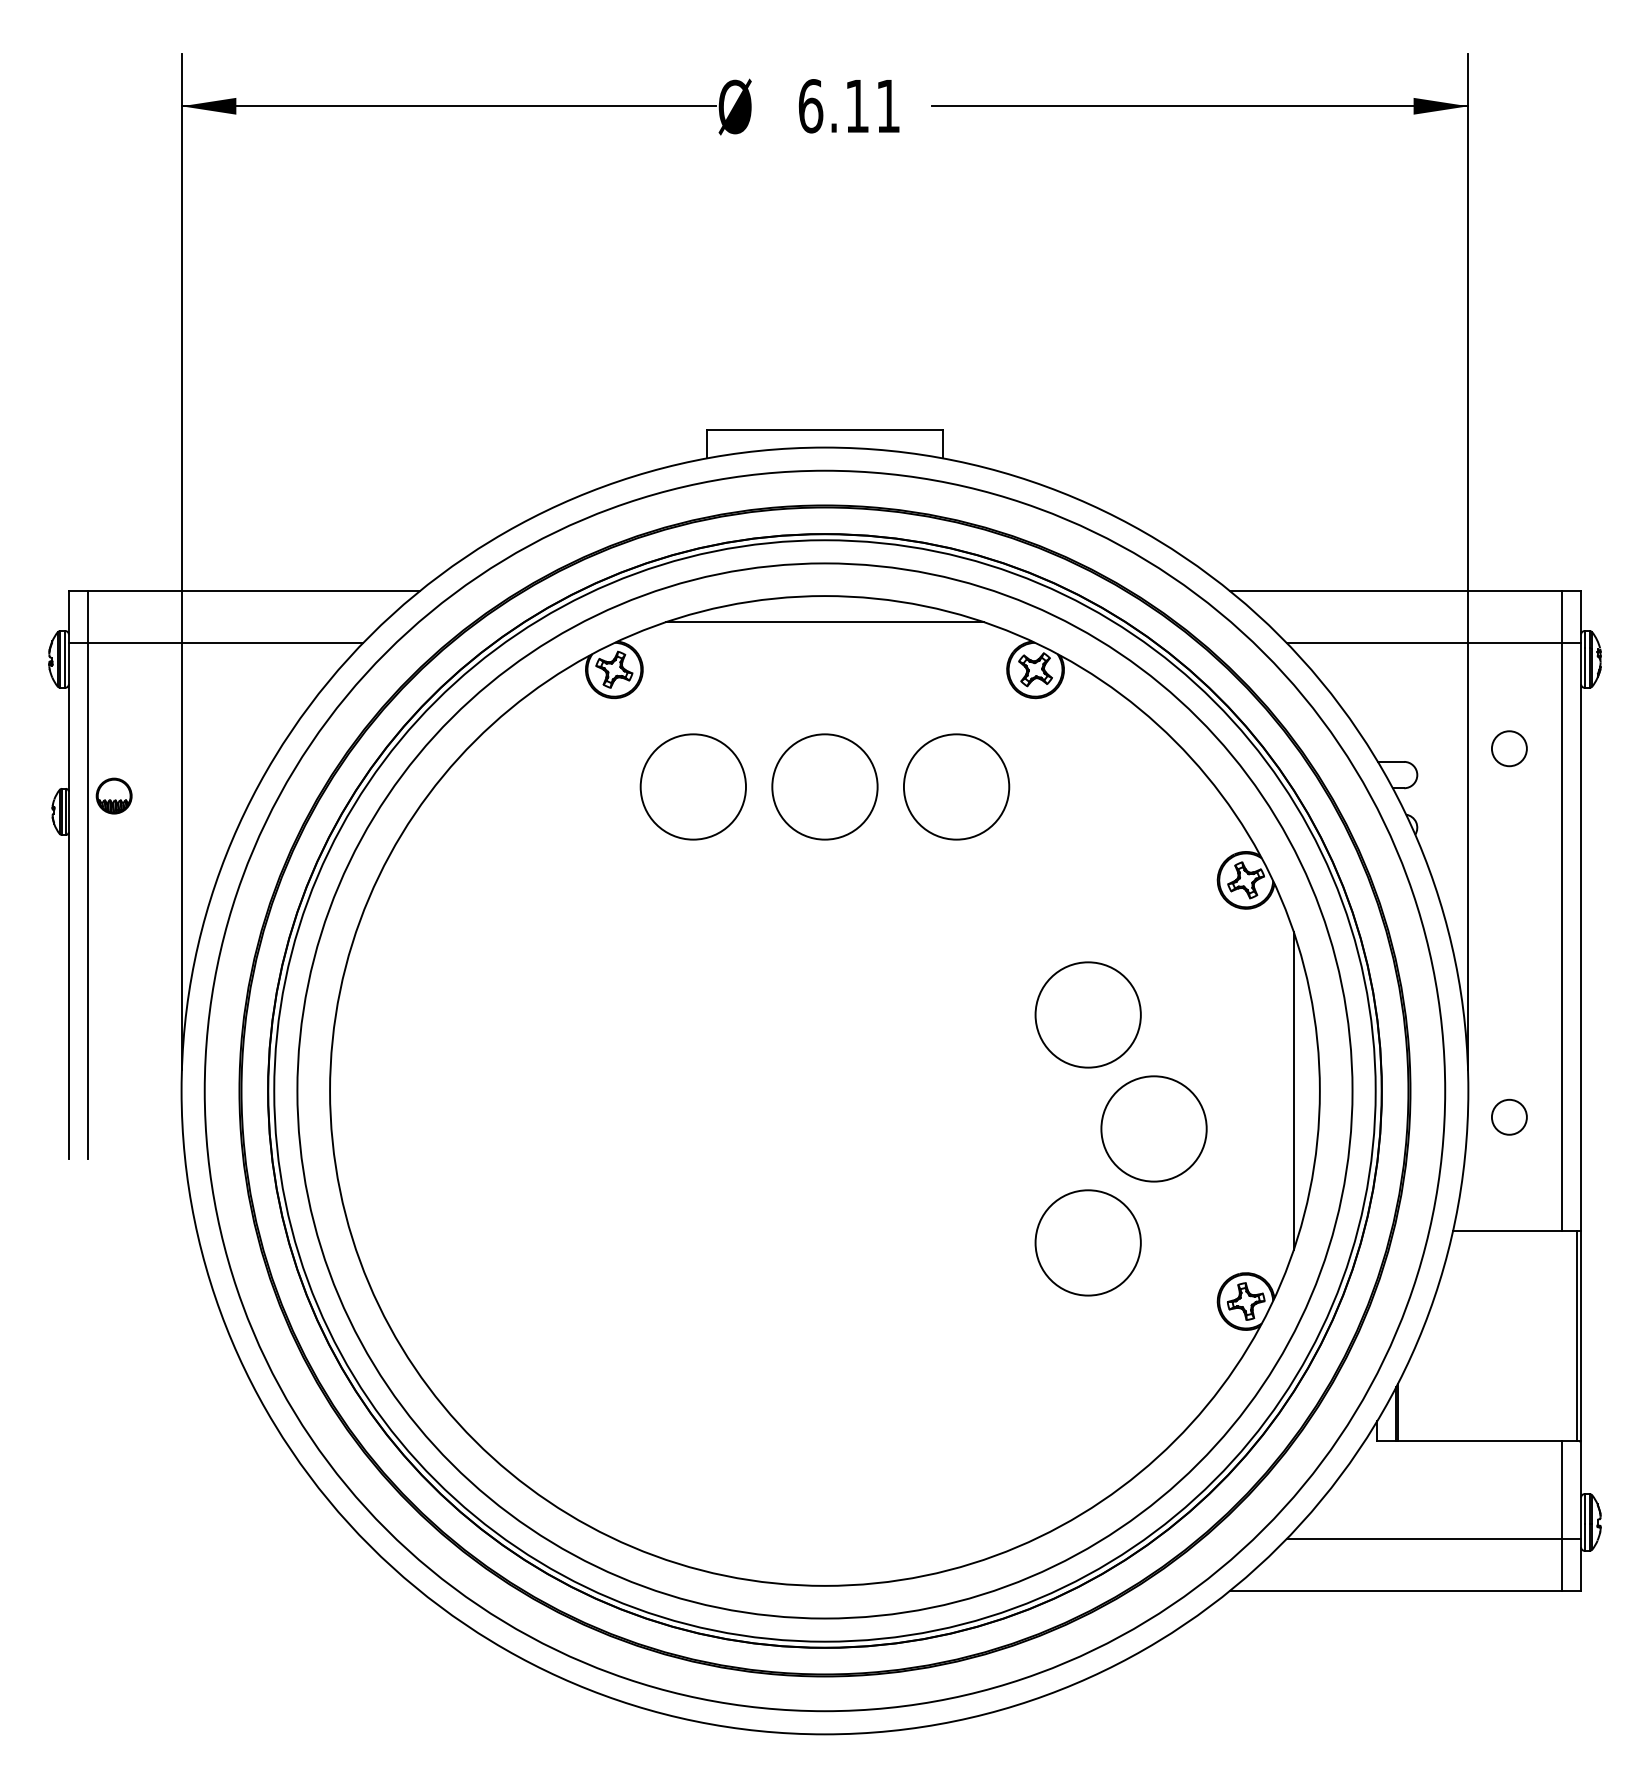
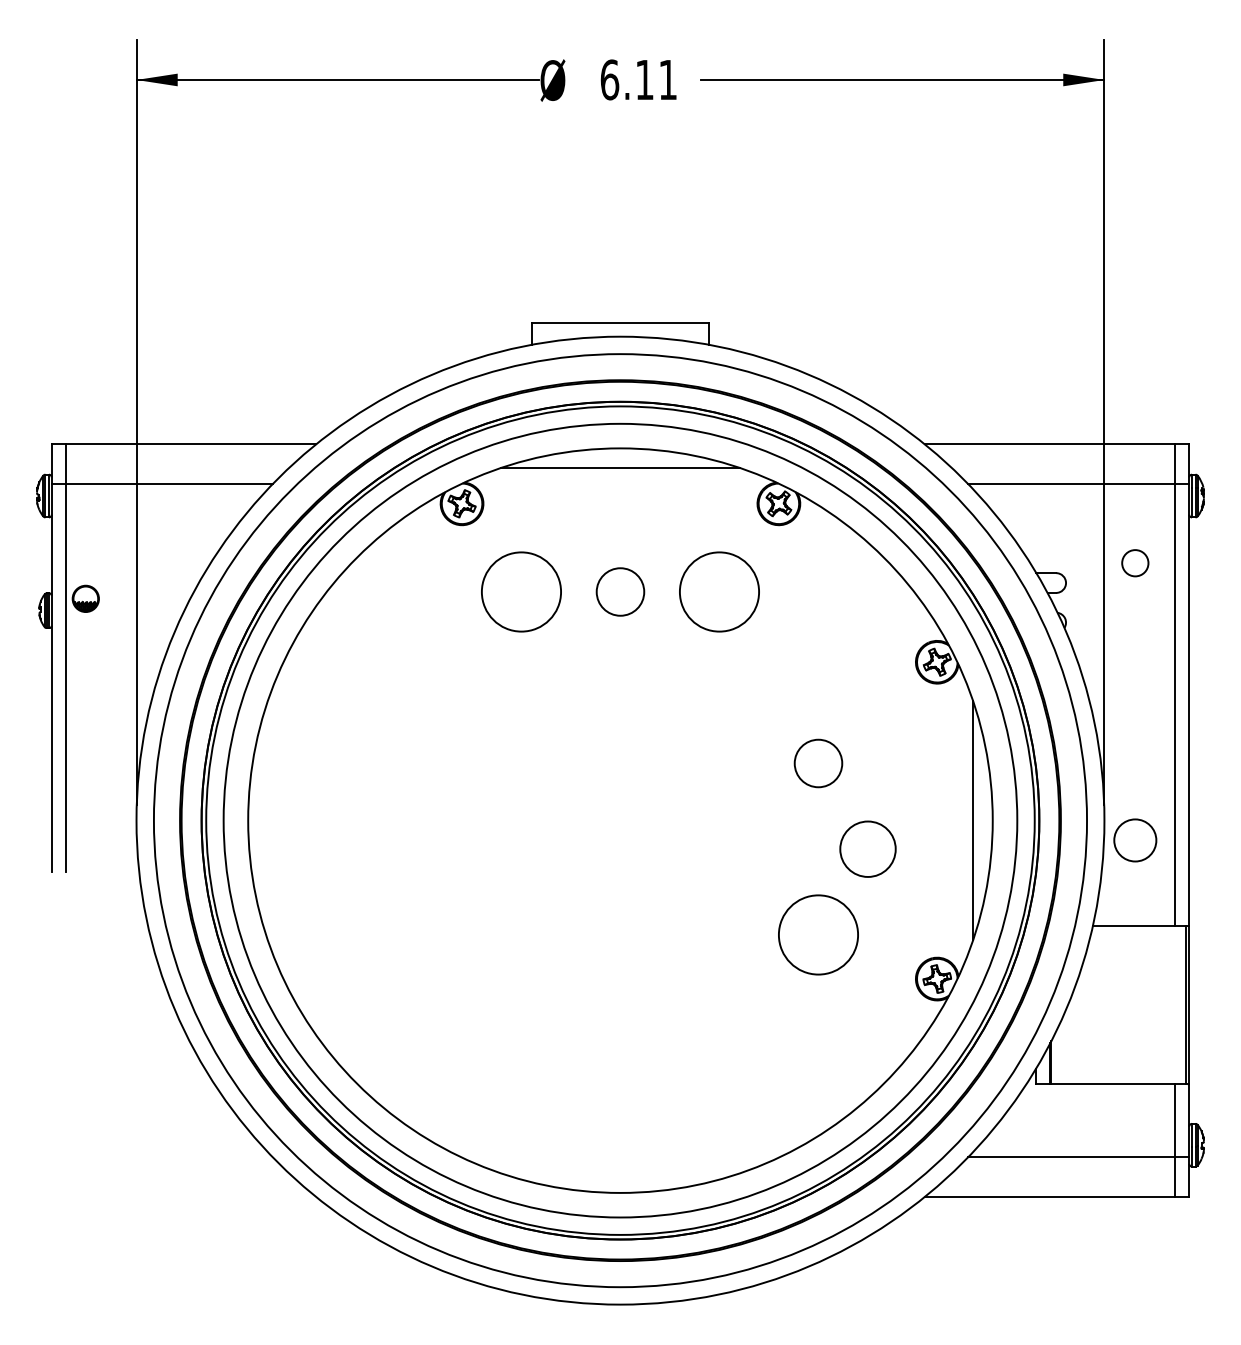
circle: (824, 786) -> (620, 591), size x0.6
circle: (1087, 1014) -> (817, 763), size x0.6
circle: (1508, 1116) -> (1134, 839), size x1.6
circle: (1153, 1128) -> (867, 848), size x0.7

